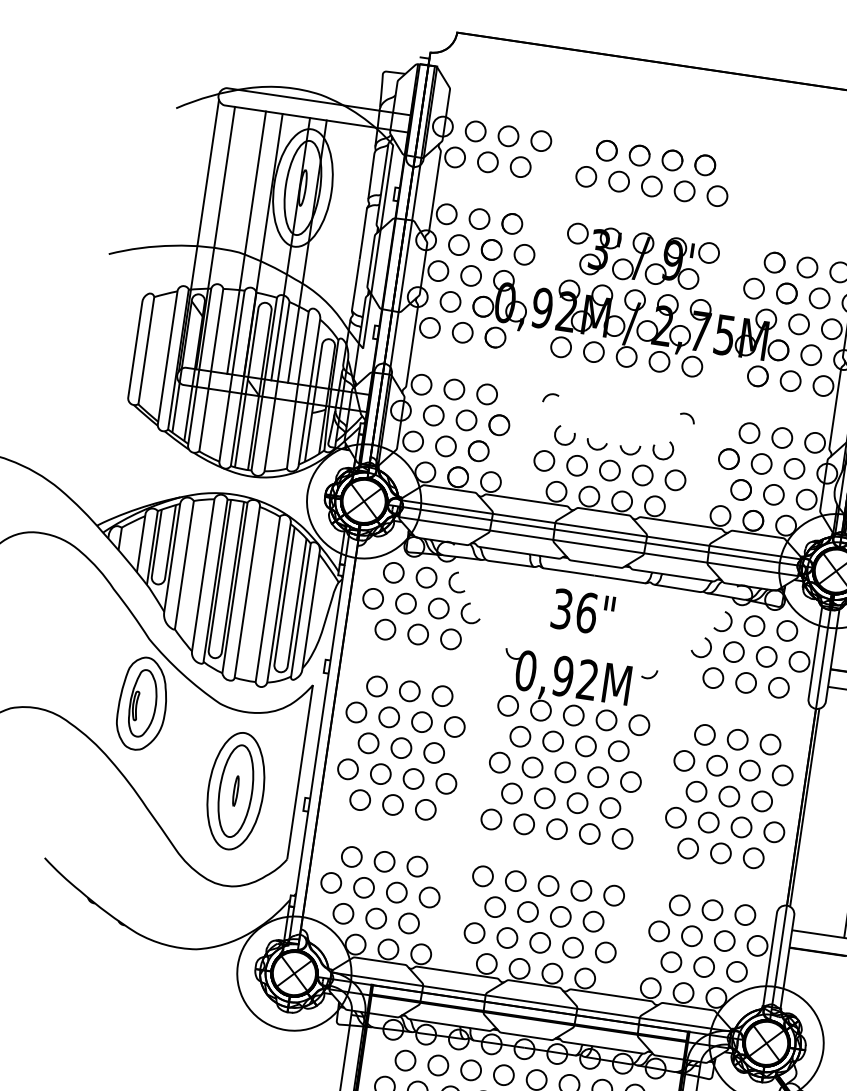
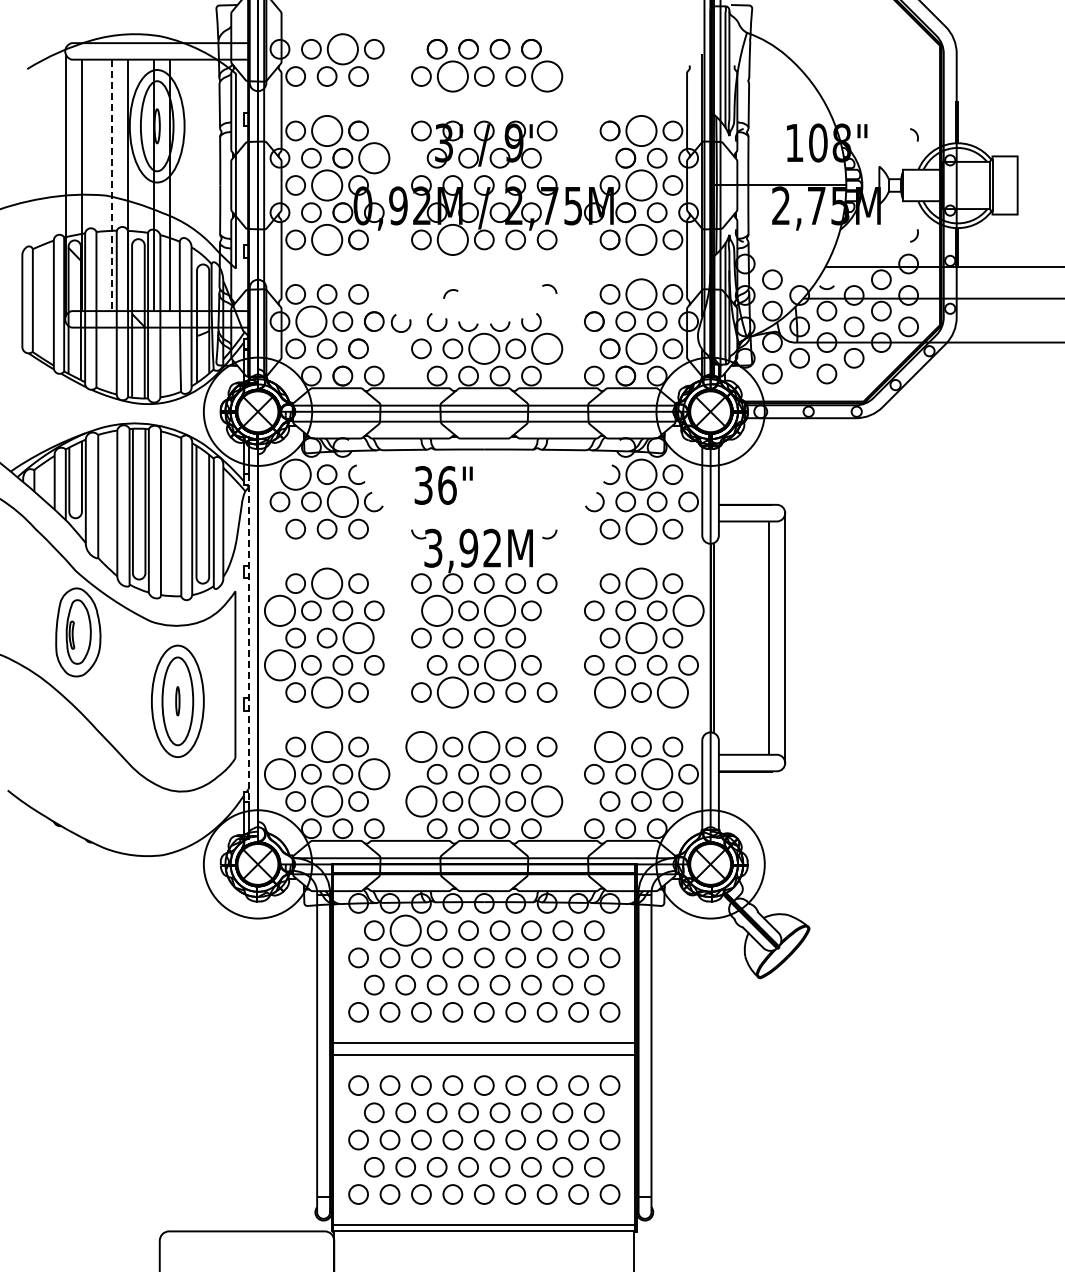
circle: (508, 135) -> (342, 48), size x1.6
circle: (618, 181) -> (452, 76), size x1.6
circle: (716, 196) -> (546, 76), size x1.6
circle: (478, 218) -> (326, 130), size x1.6
line: (246, 242) -> (111, 185), solid -> dashed
circle: (523, 253) -> (373, 157), size x1.6
circle: (807, 267) -> (641, 130), size x1.6
circle: (470, 275) -> (326, 185), size x1.6
circle: (754, 287) -> (594, 157), removed
circle: (799, 324) -> (641, 185), size x1.6
circle: (462, 332) -> (326, 239), size x1.6
circle: (593, 351) -> (452, 239), size x1.6
circle: (790, 380) -> (641, 239), size x1.6
arc: (550, 395) -> (450, 291), moved
circle: (433, 415) -> (311, 321), size x1.6
arc: (520, 435) -> (395, 328), added
circle: (782, 437) -> (641, 293), size x1.6
circle: (609, 470) -> (483, 348), size x1.6
circle: (674, 479) -> (546, 348), size x1.6
circle: (773, 494) -> (641, 348), size x1.6
circle: (393, 572) -> (295, 474), size x1.6
circle: (438, 608) -> (342, 501), size x1.6
text: (582, 612) -> (443, 485), moved
circle: (754, 625) -> (641, 474), size x1.6
text: (526, 670) -> (433, 547), 0,92M -> 3,92M
circle: (746, 682) -> (641, 528), size x1.6
circle: (409, 691) -> (326, 583), size x1.6
circle: (355, 712) -> (279, 610), size x1.6
line: (319, 736) -> (248, 638), solid -> dashed
circle: (519, 736) -> (436, 610), size x1.6
circle: (737, 739) -> (641, 583), size x1.6
circle: (585, 745) -> (499, 610), size x1.6
circle: (434, 752) -> (358, 637), size x1.6
circle: (347, 768) -> (279, 664), size x1.6
circle: (782, 775) -> (688, 610), size x1.6
circle: (630, 781) -> (546, 637), removed
circle: (729, 795) -> (641, 637), size x1.6
circle: (577, 802) -> (499, 664), size x1.6
circle: (392, 804) -> (326, 692), size x1.6
circle: (523, 824) -> (452, 692), size x1.6
circle: (687, 848) -> (609, 692), size x1.6
circle: (753, 858) -> (672, 692), size x1.6
circle: (384, 861) -> (326, 746), size x1.6
circle: (483, 875) -> (421, 746), size x1.6
circle: (330, 882) -> (279, 773), size x1.6
circle: (547, 885) -> (483, 746), size x1.6
circle: (428, 896) -> (373, 773), size x1.6
circle: (679, 904) -> (609, 746), size x1.6
circle: (375, 918) -> (326, 801), size x1.6
circle: (474, 933) -> (421, 801), size x1.6
circle: (724, 940) -> (656, 773), size x1.6
circle: (539, 942) -> (483, 801), size x1.6
circle: (605, 952) -> (546, 801), size x1.6
circle: (438, 1065) -> (405, 930), size x1.6

